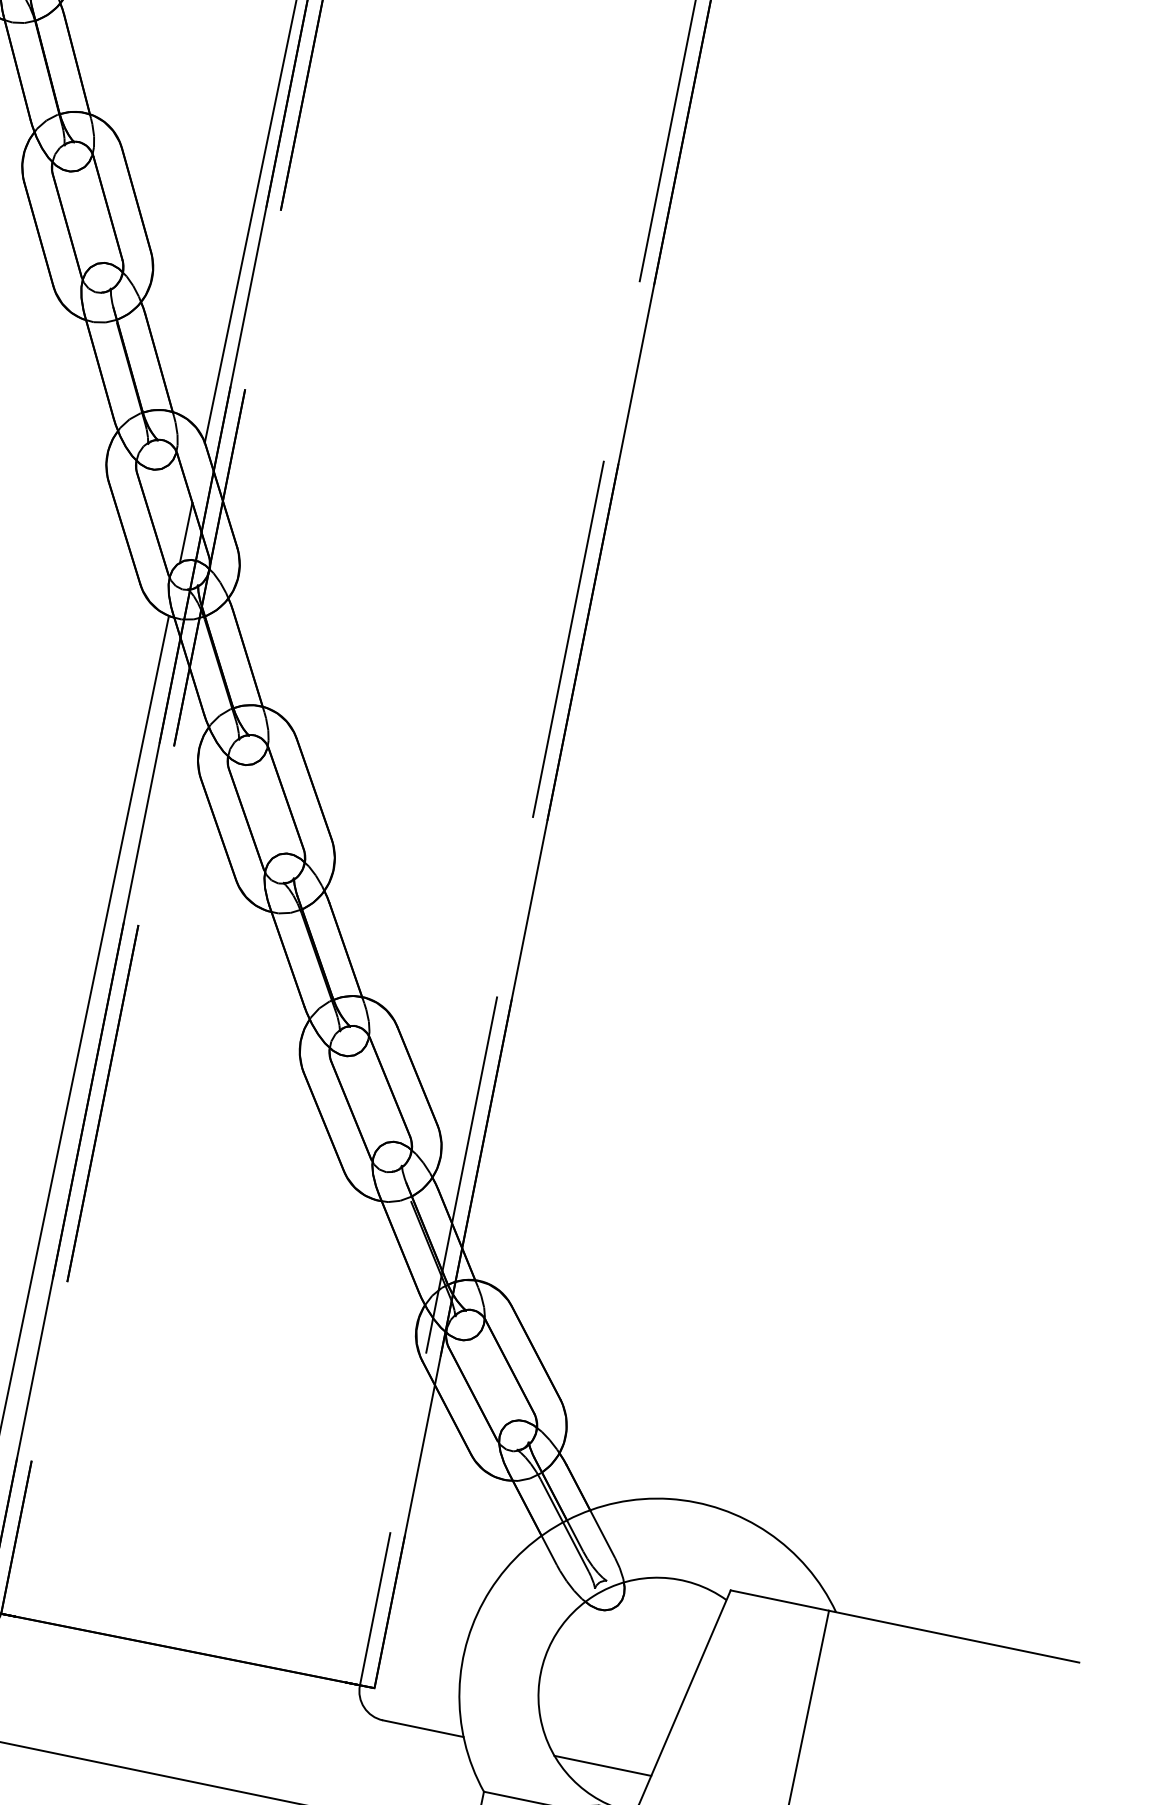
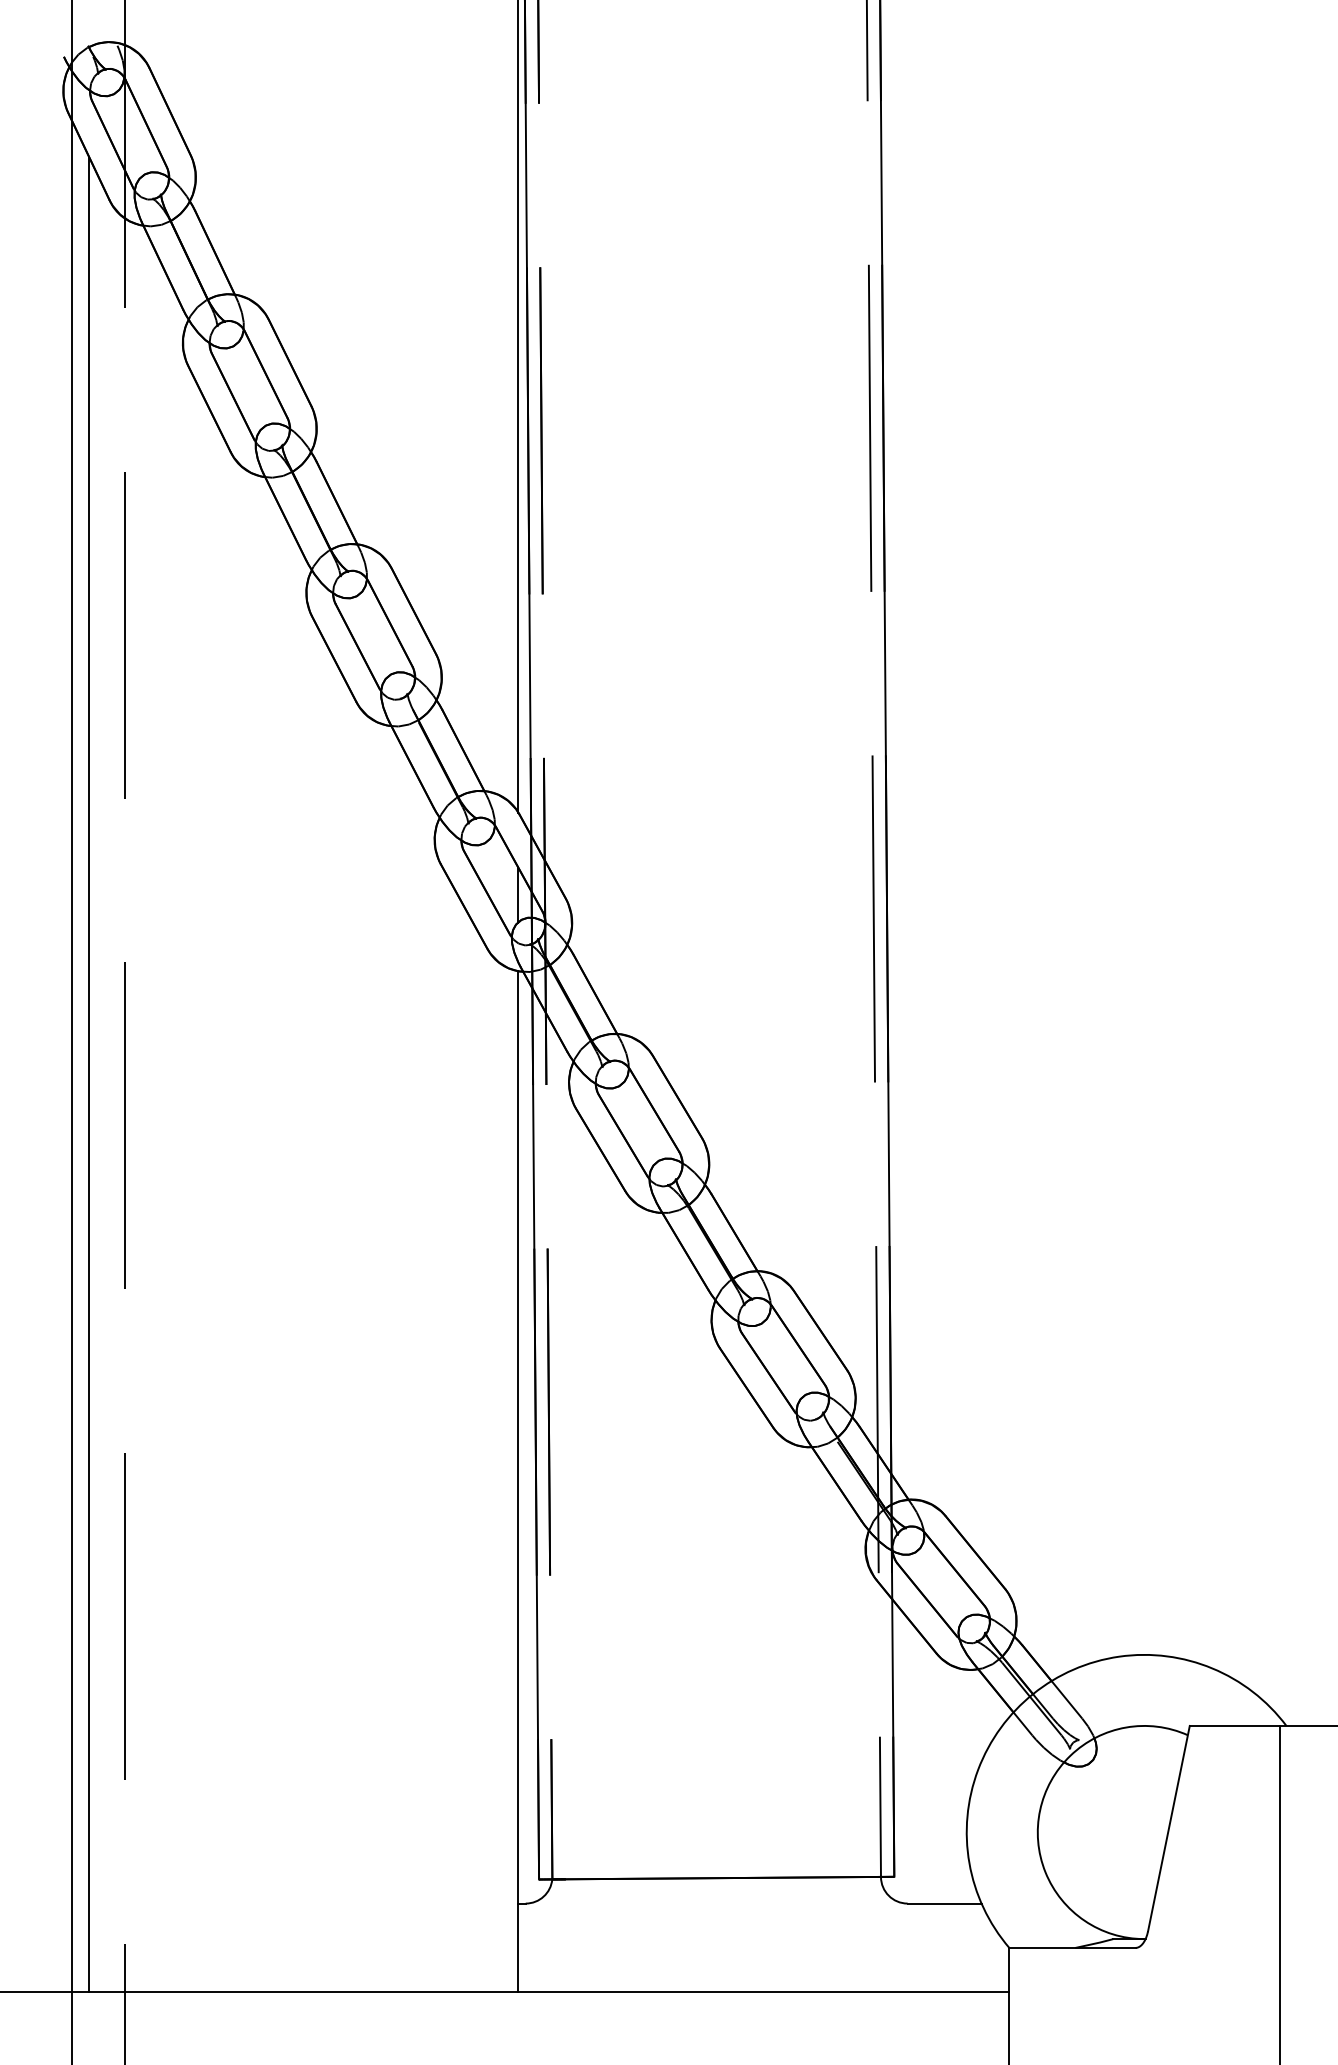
line: (602, 1765) -> (1108, 1903), removed

